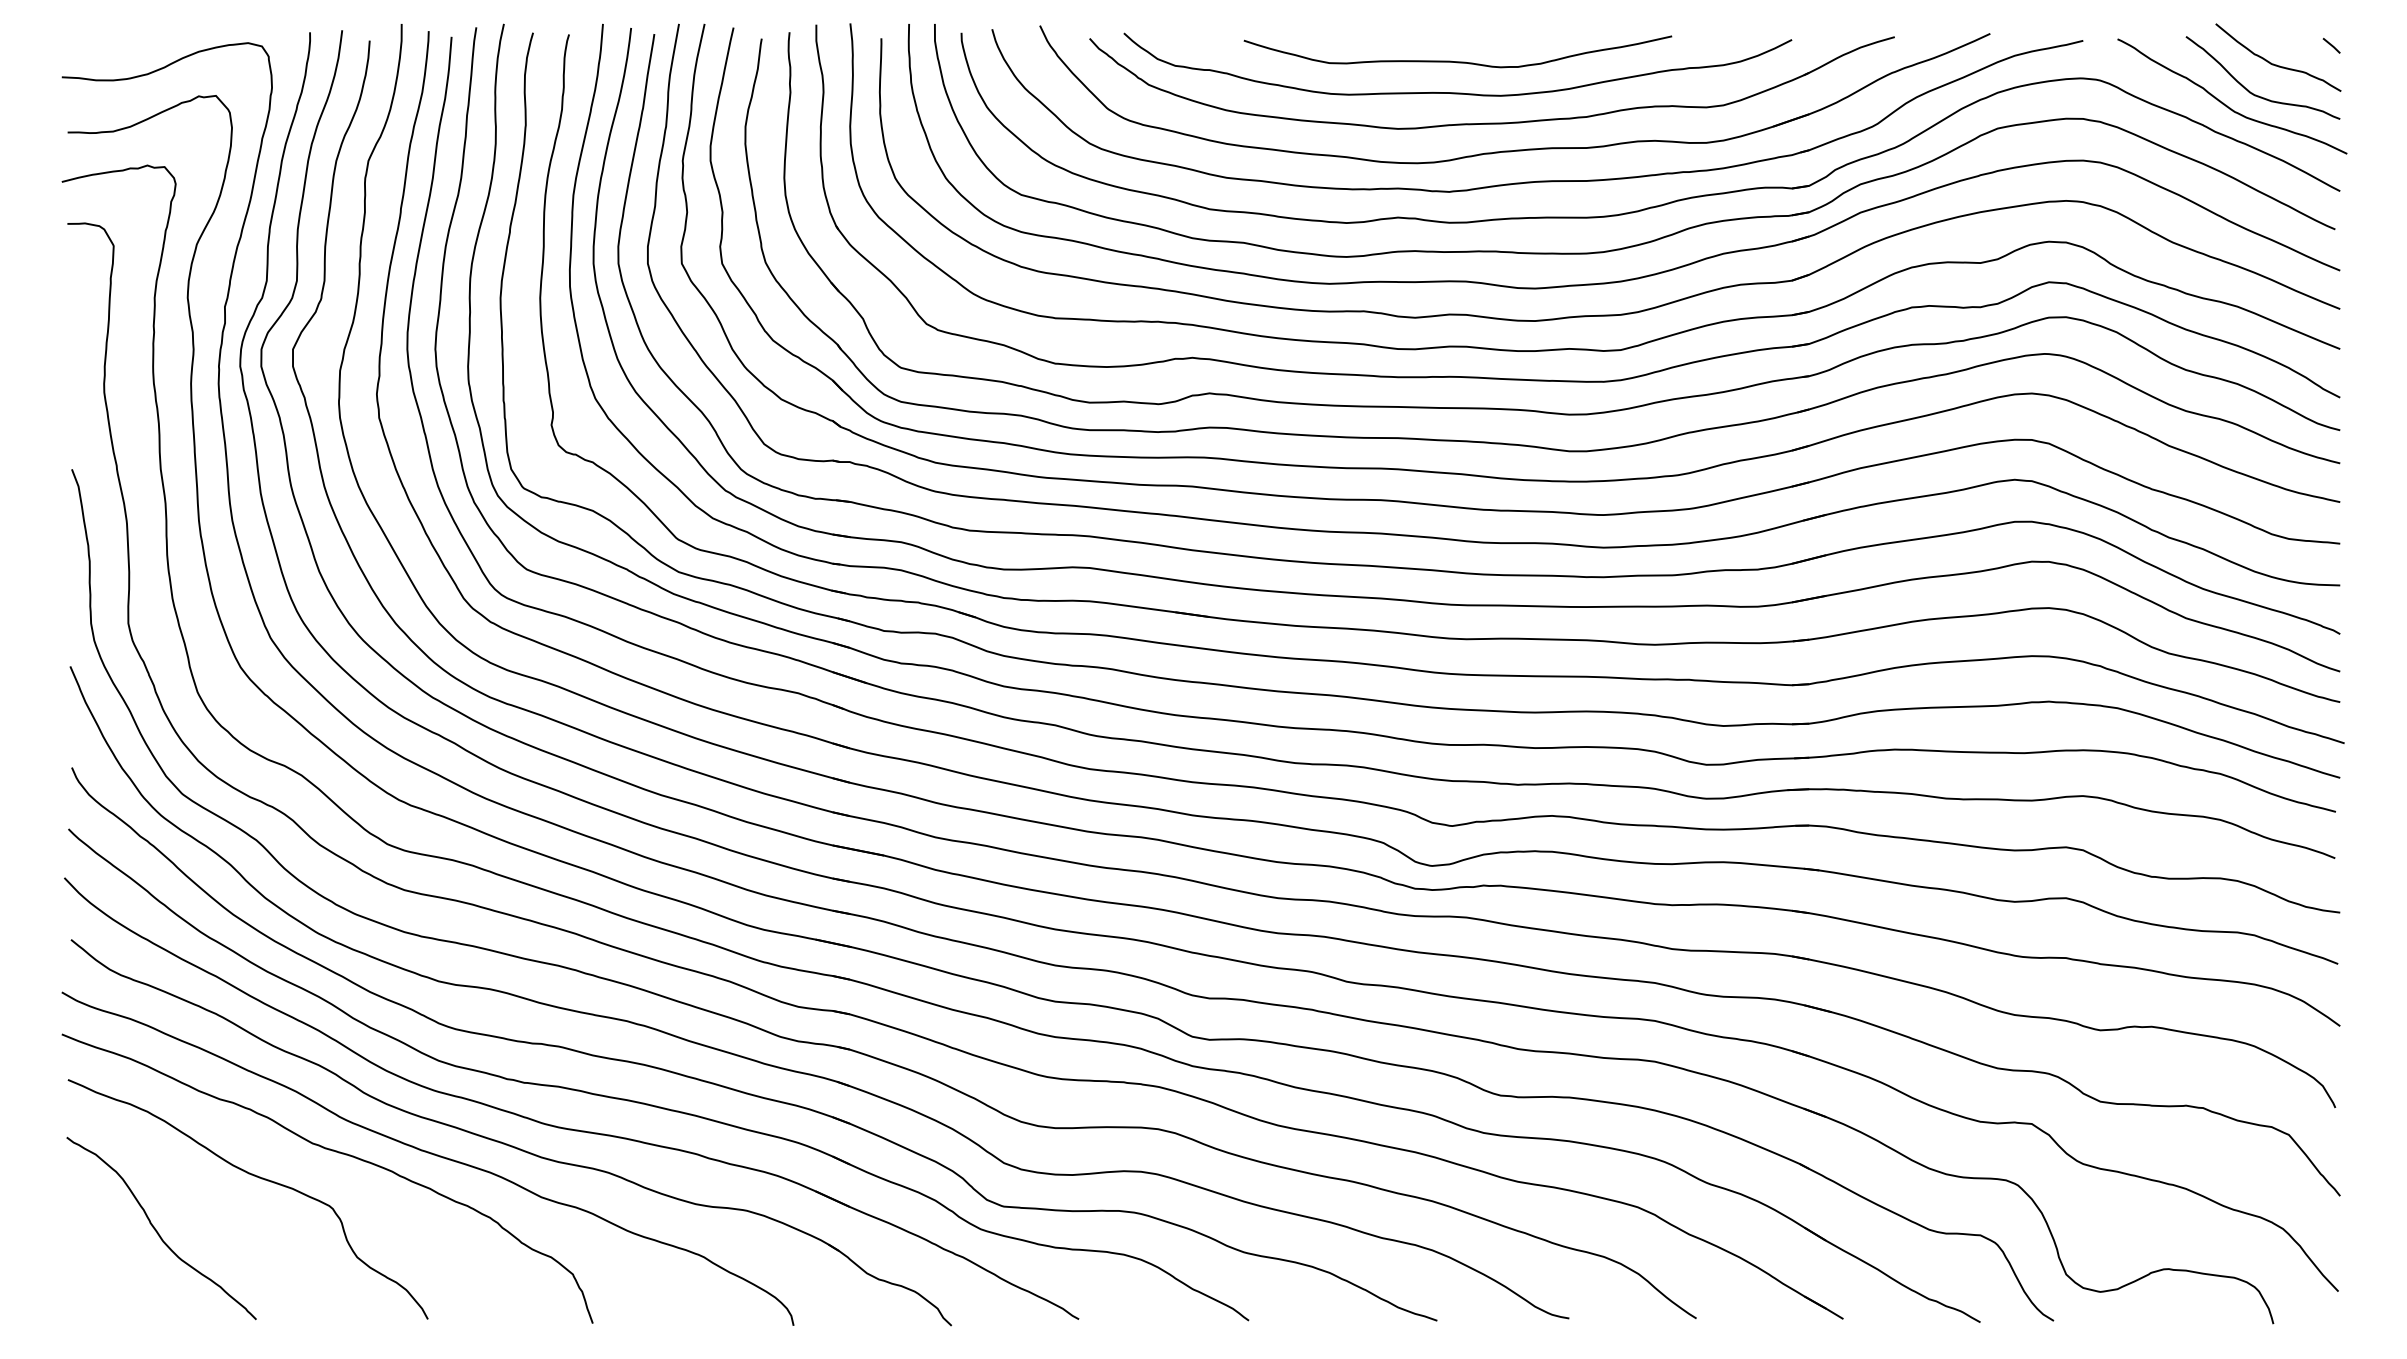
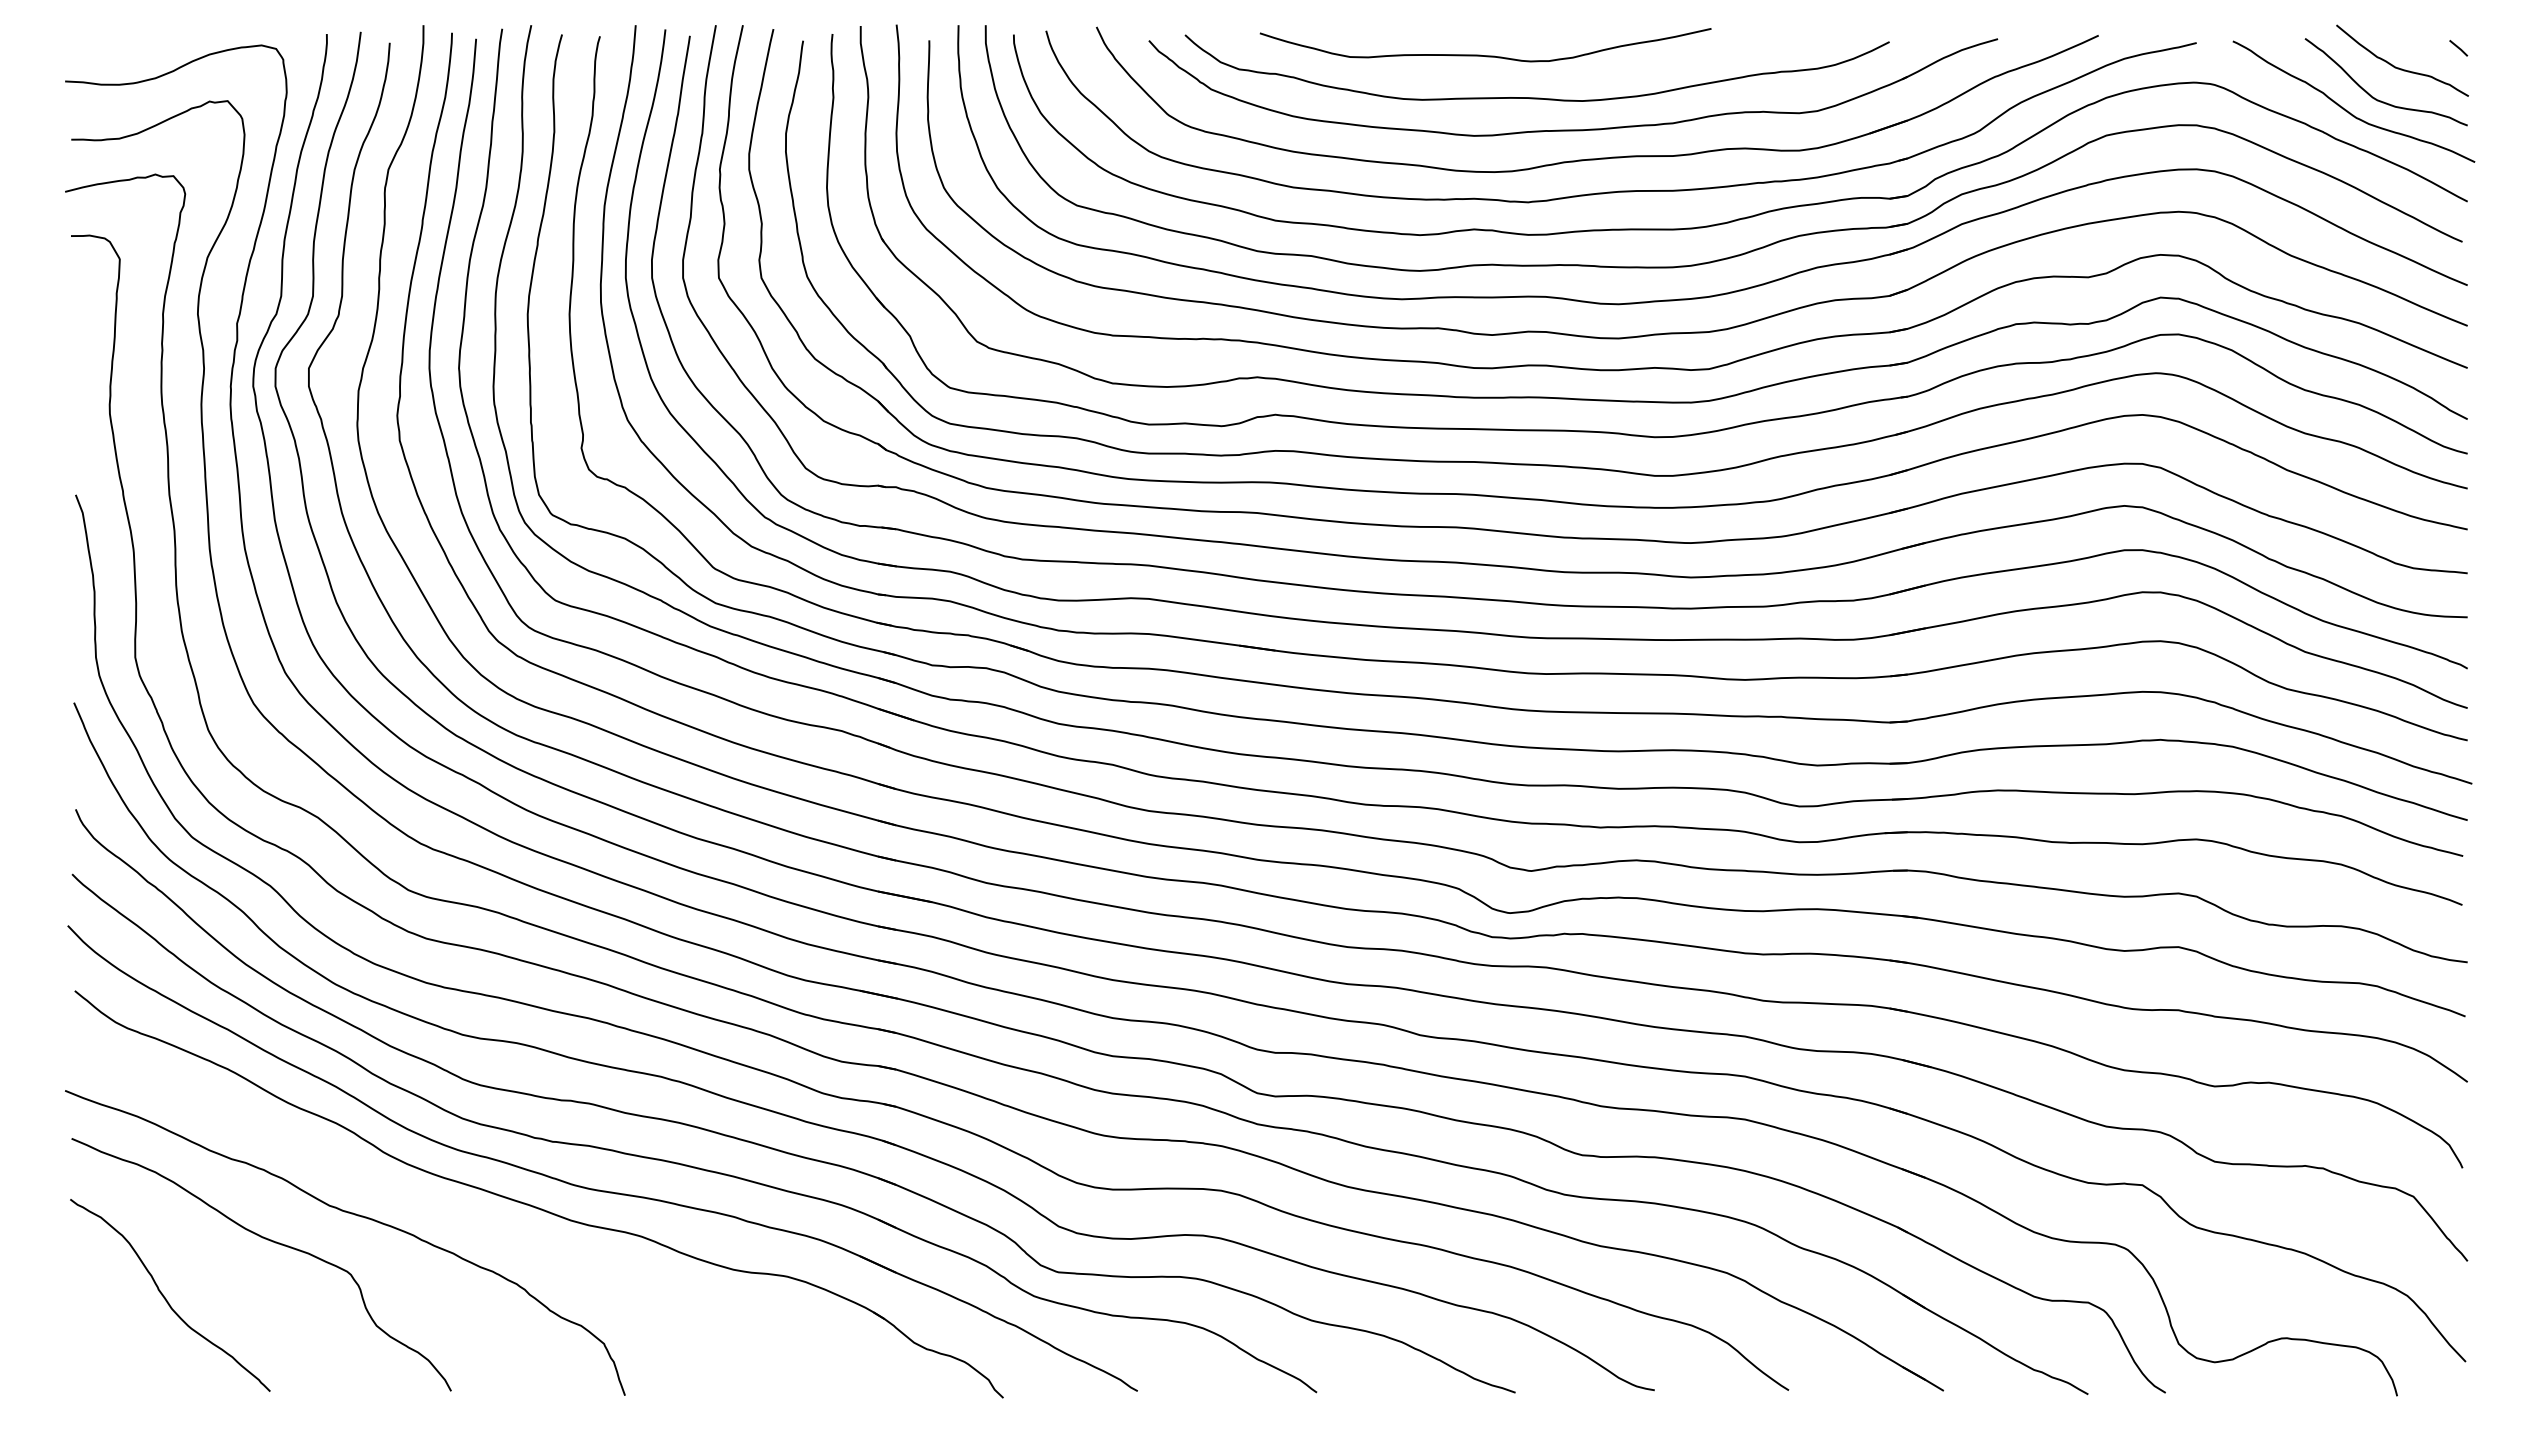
curve: (1457, 61) -> (1485, 55), moved
curve: (427, 1153) -> (450, 1216), removed

